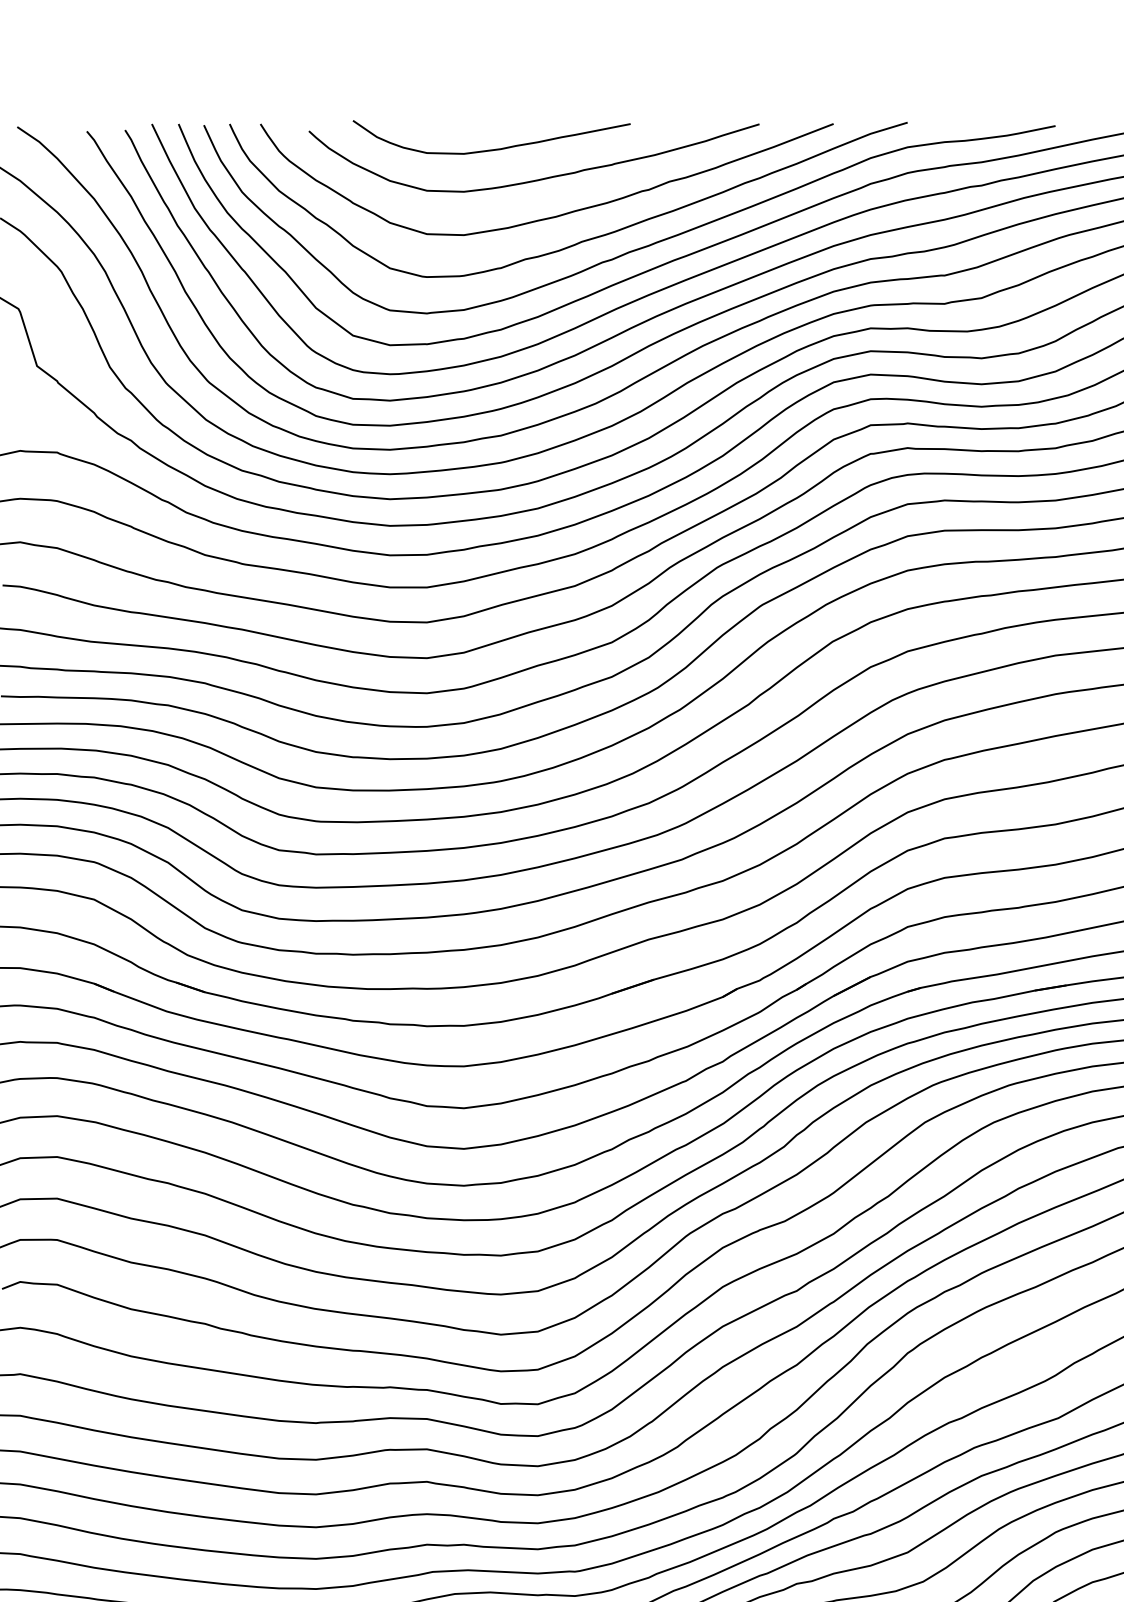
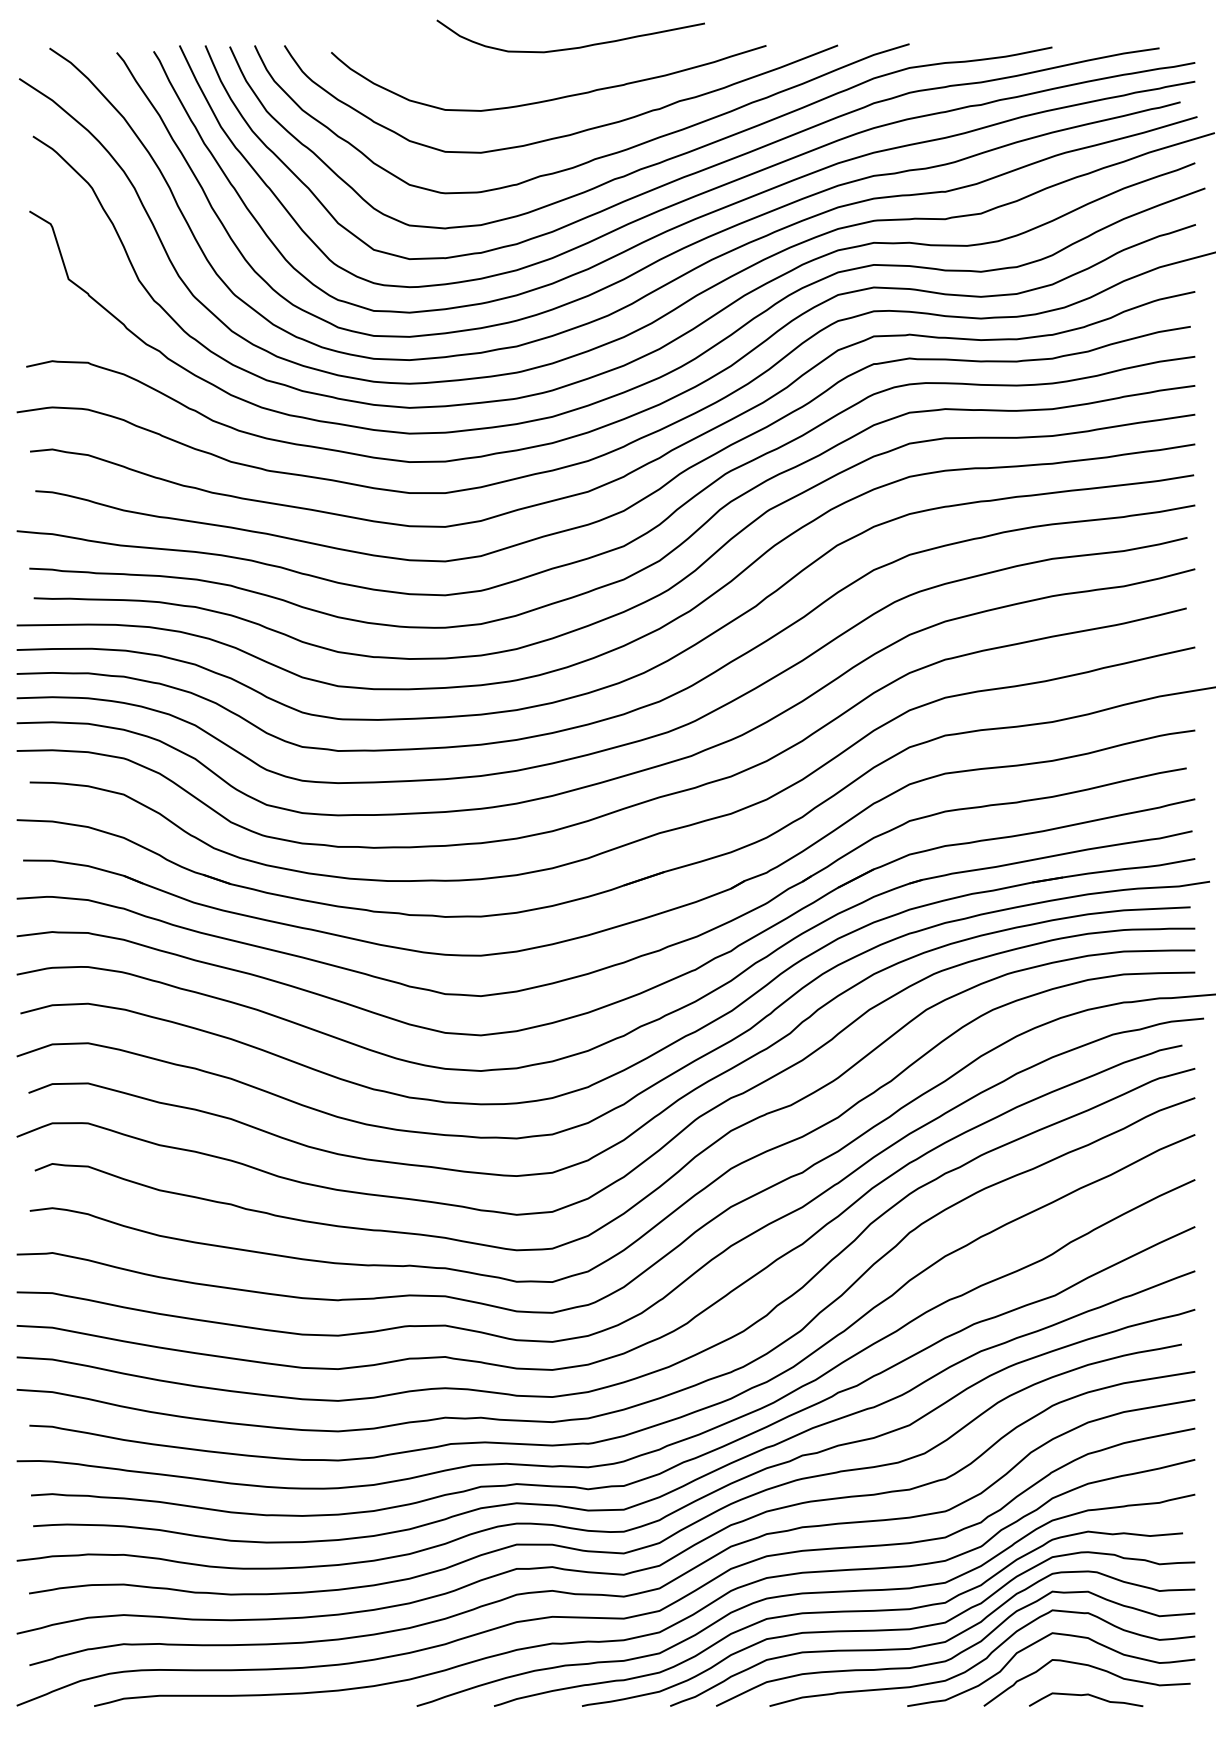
curve: (492, 148) -> (571, 47), moved

